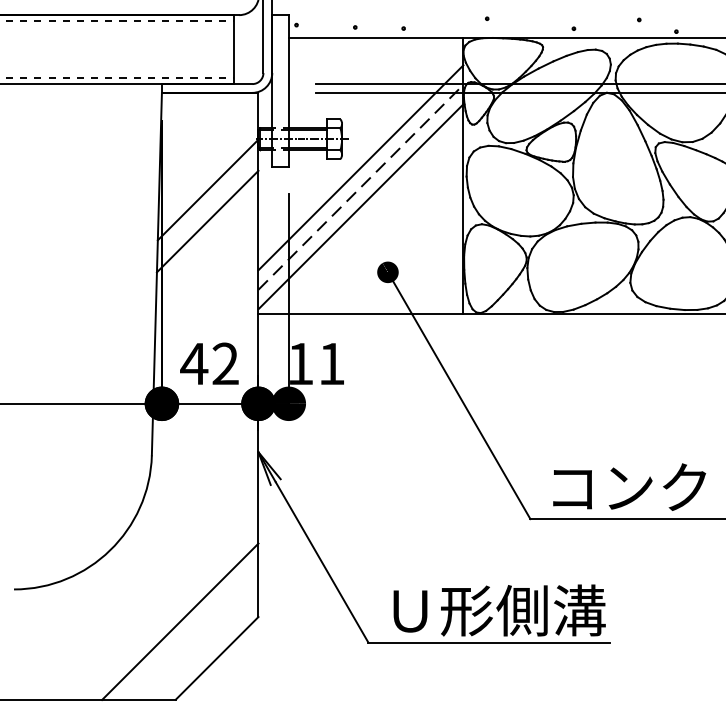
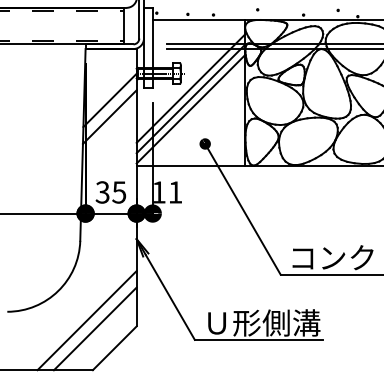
line: (360, 186) -> (190, 98), dashed -> solid
text: (208, 364) -> (110, 192), 42 -> 35
line: (163, 605) -> (86, 320), added

